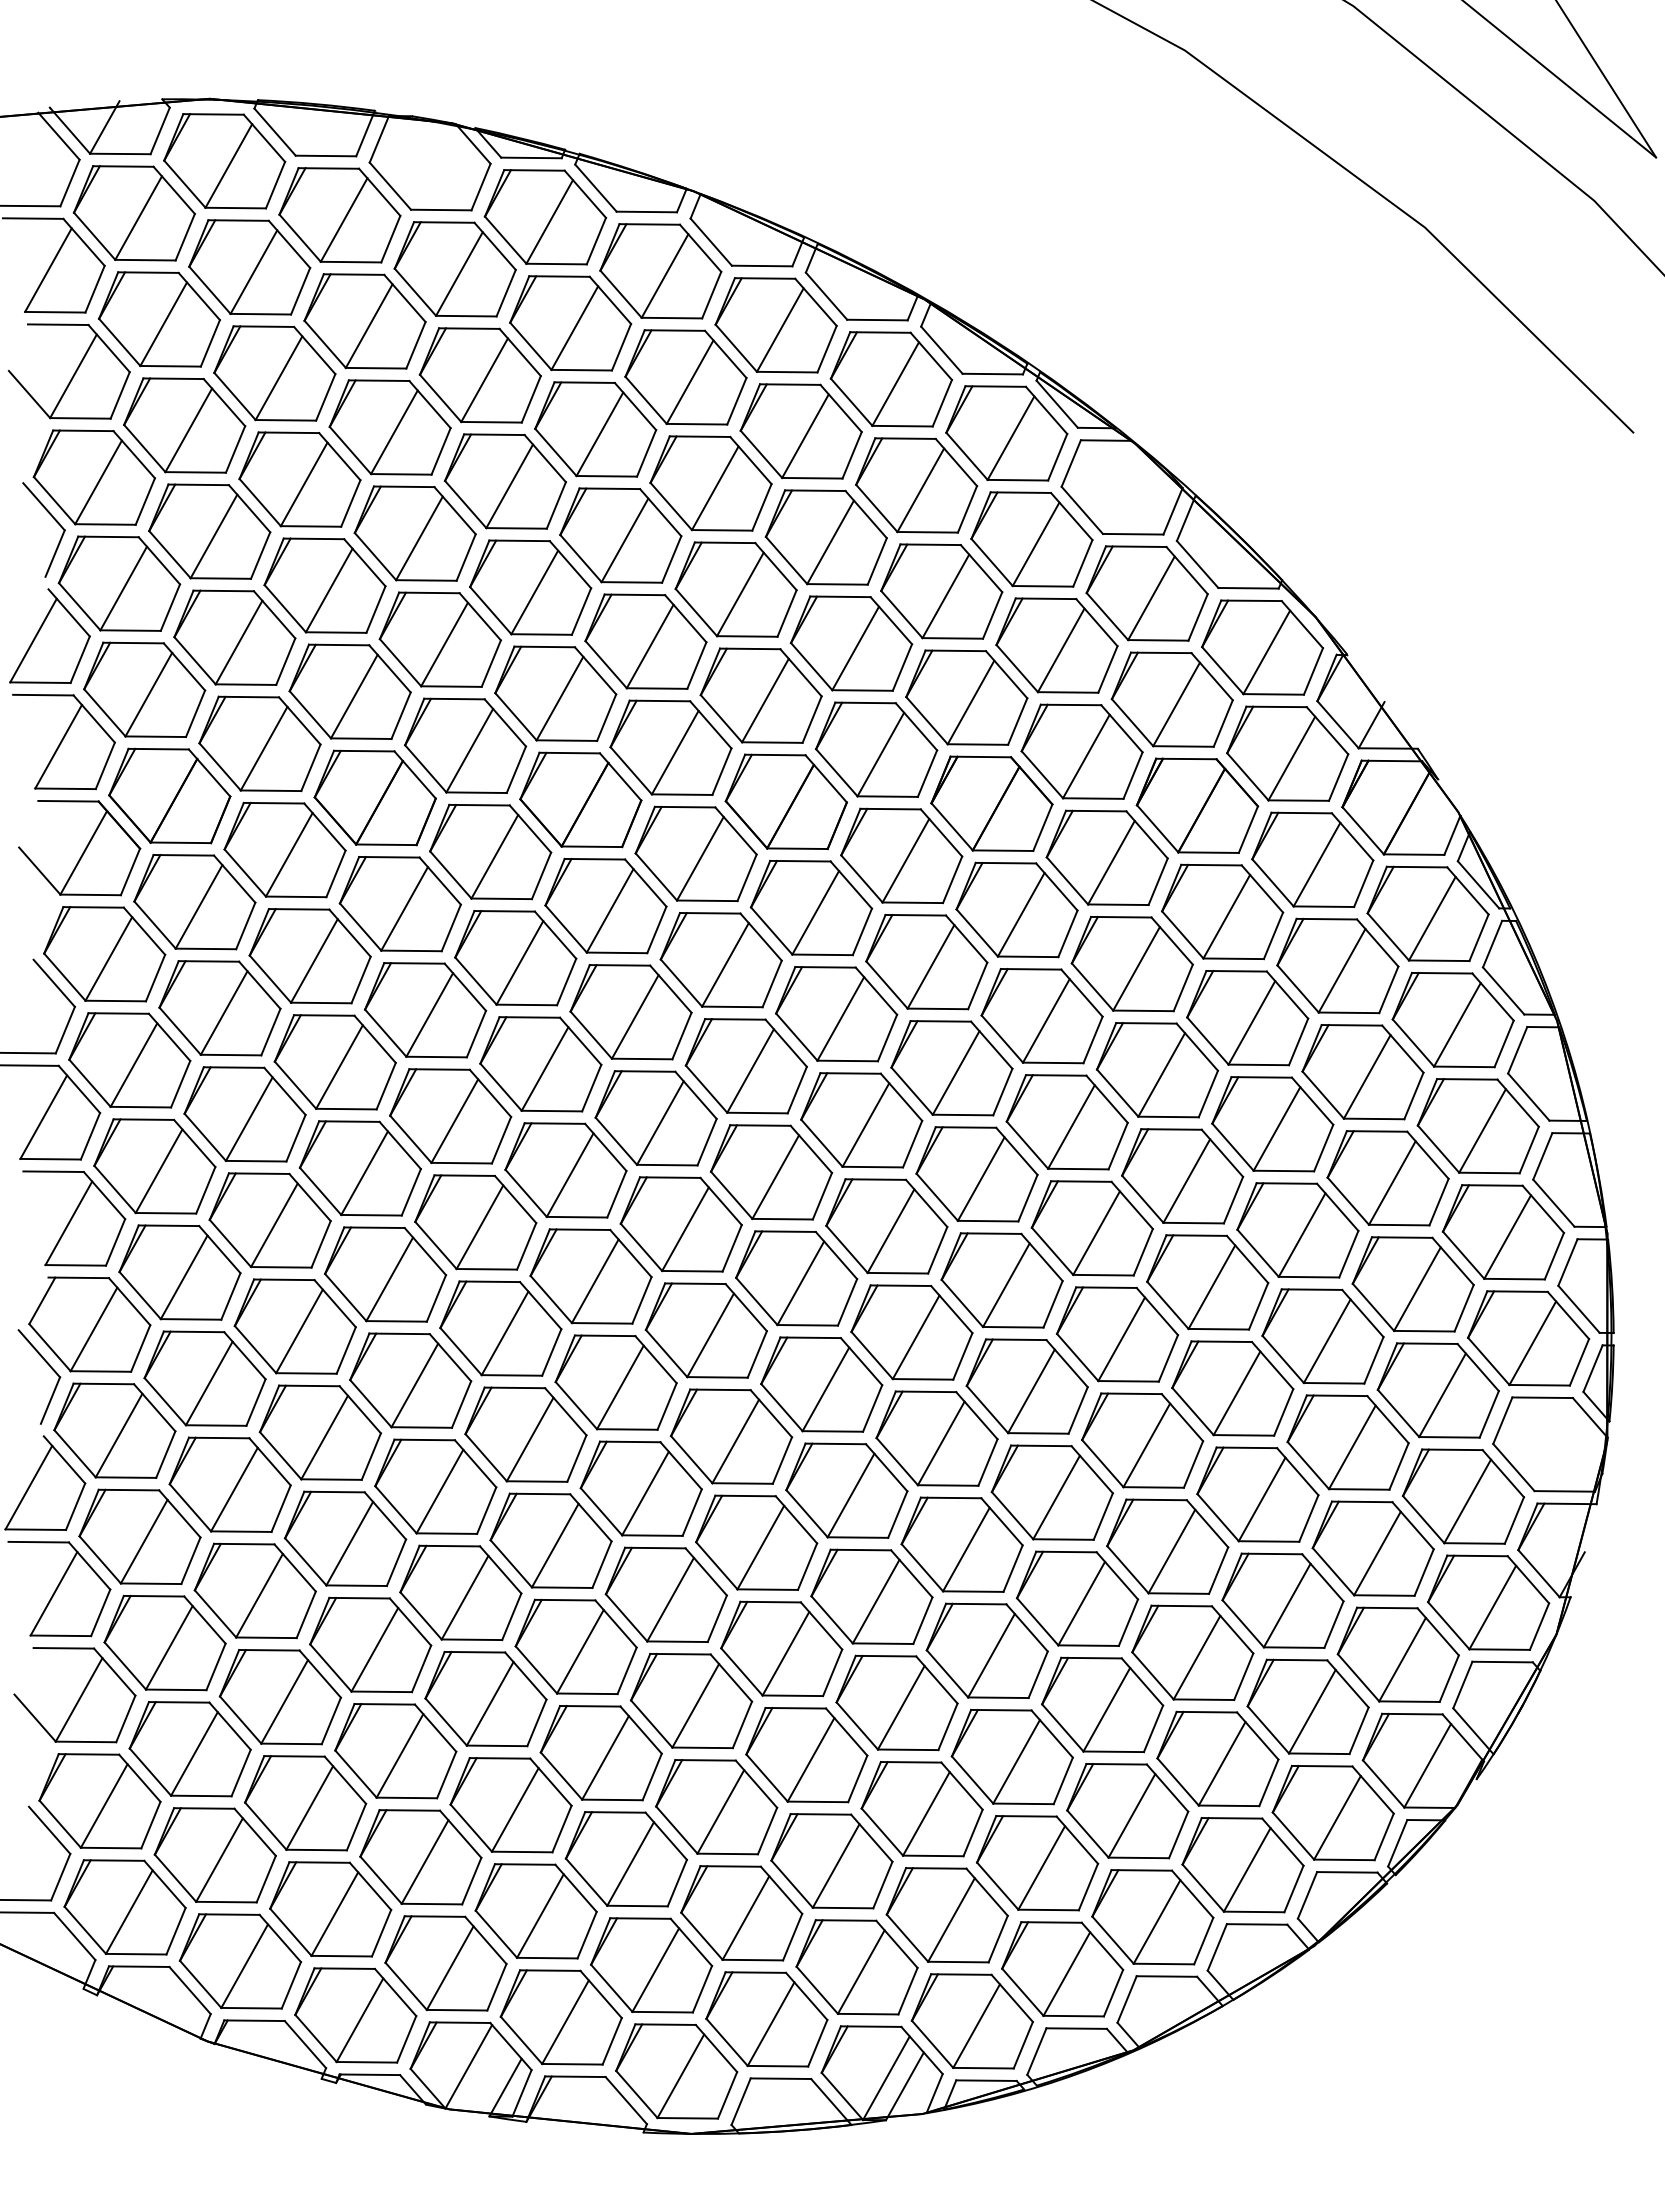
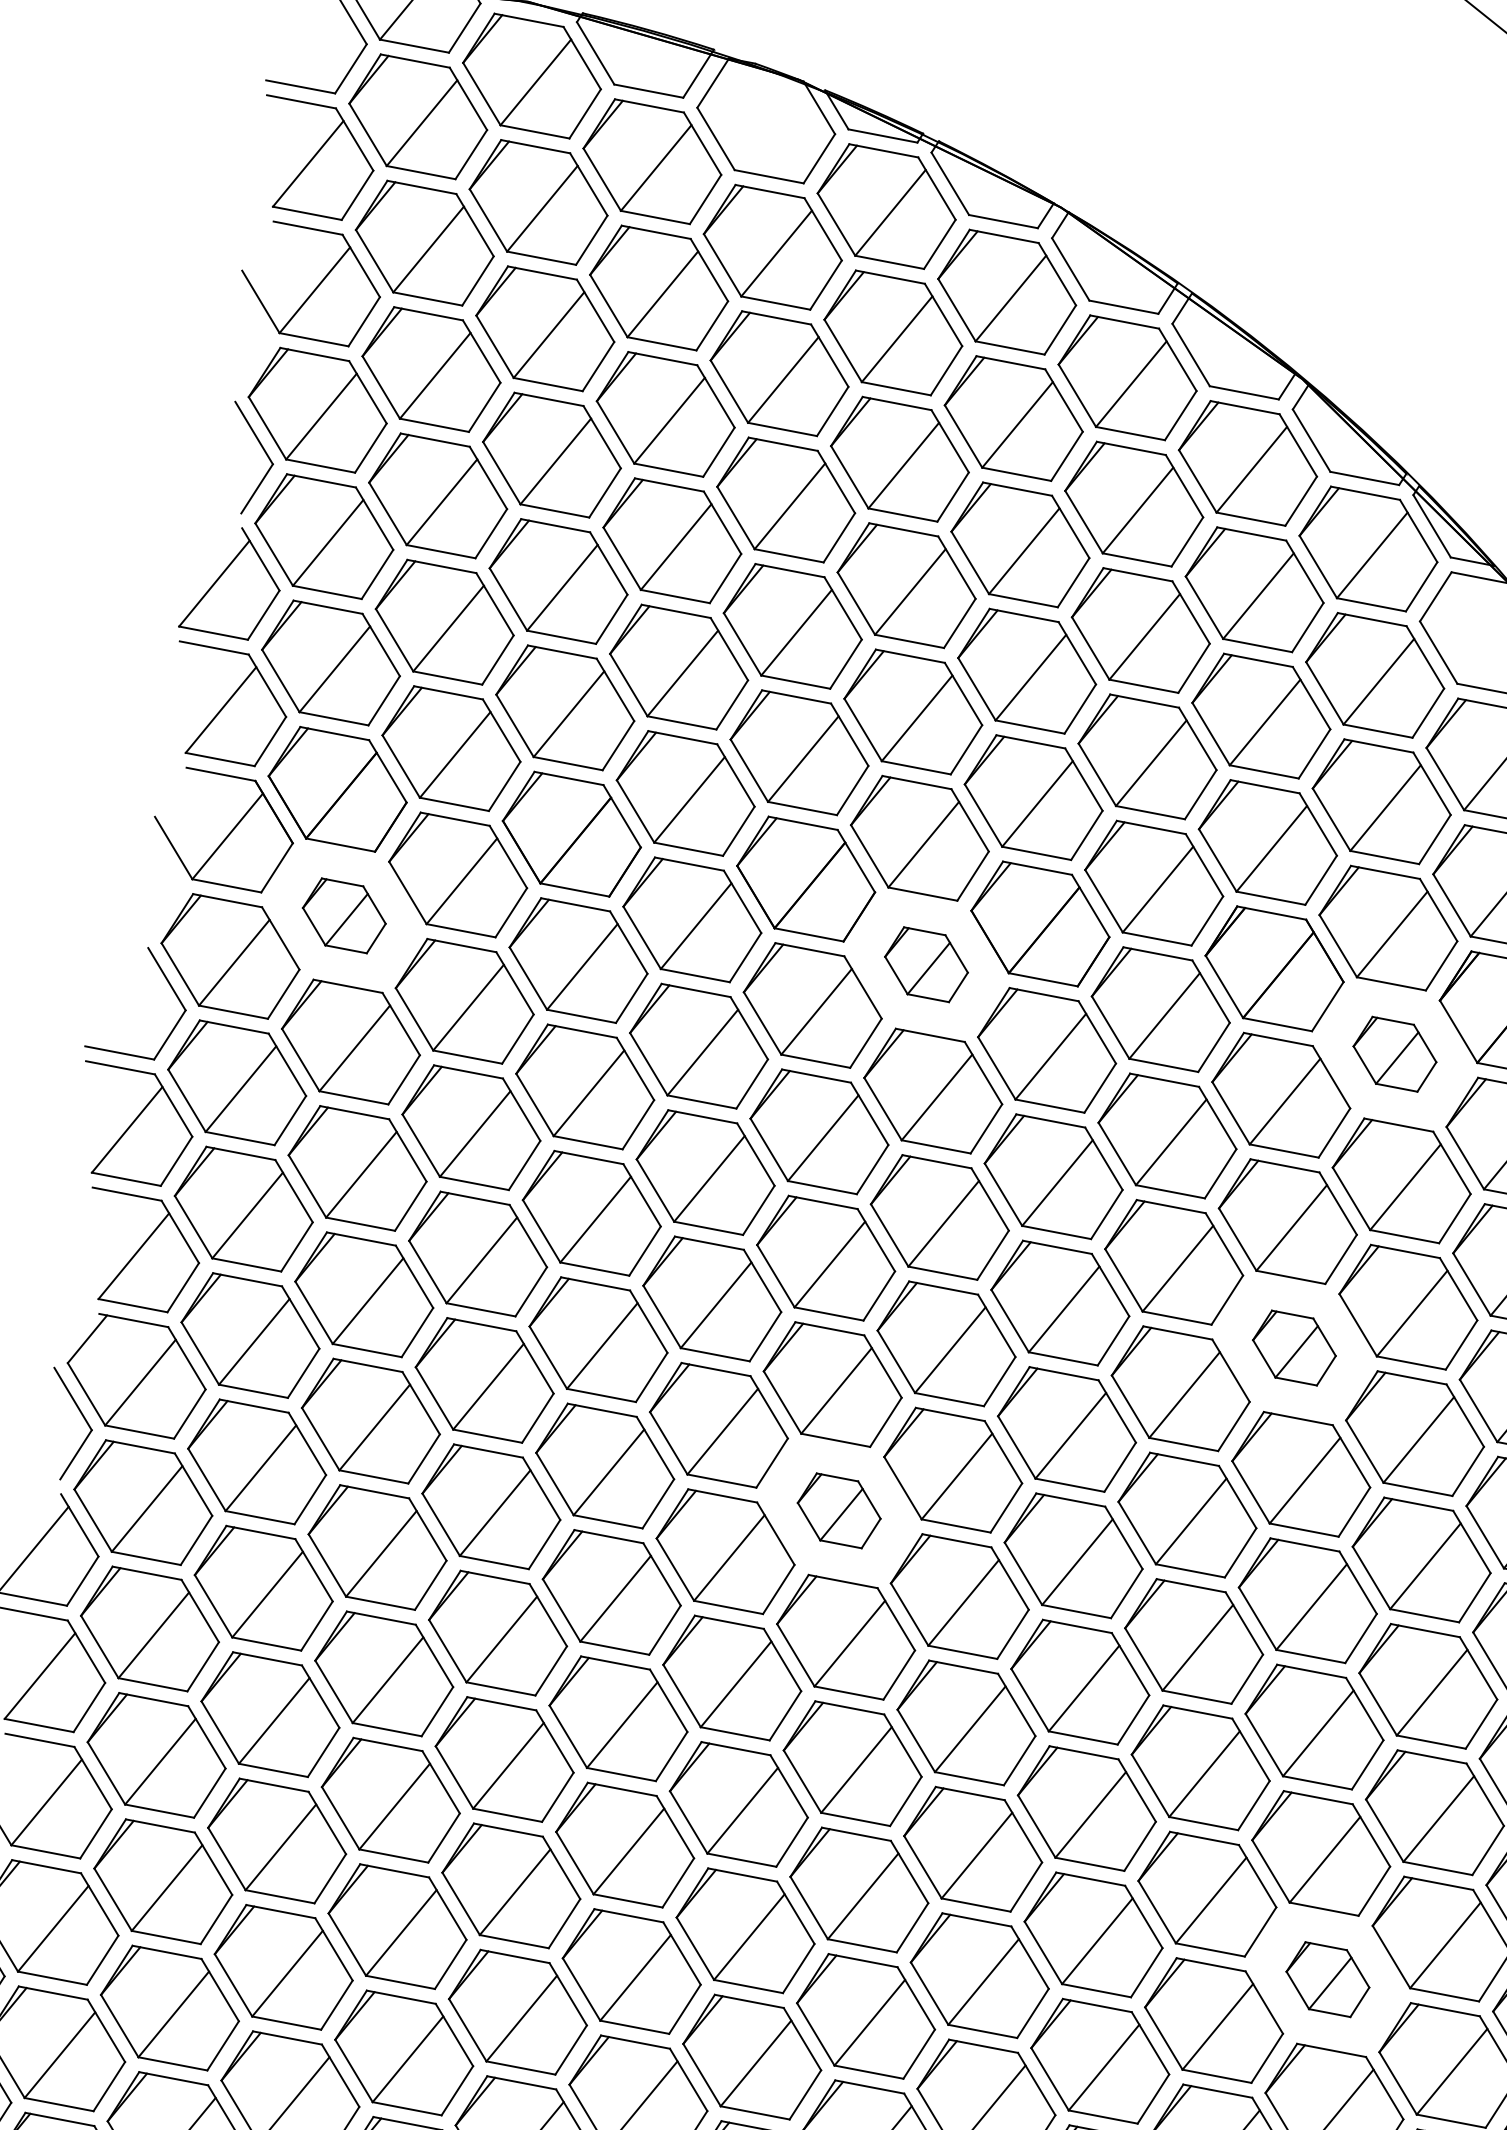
part: (695, 853) -> (925, 964), size x0.6
part: (1106, 857) -> (1394, 1053), size x0.6
part: (194, 902) -> (343, 916), size x0.6
part: (1066, 1122) -> (1293, 1348), size x0.6
part: (705, 1330) -> (838, 1510), size x0.6
part: (1192, 1652) -> (1327, 1979), size x0.6

